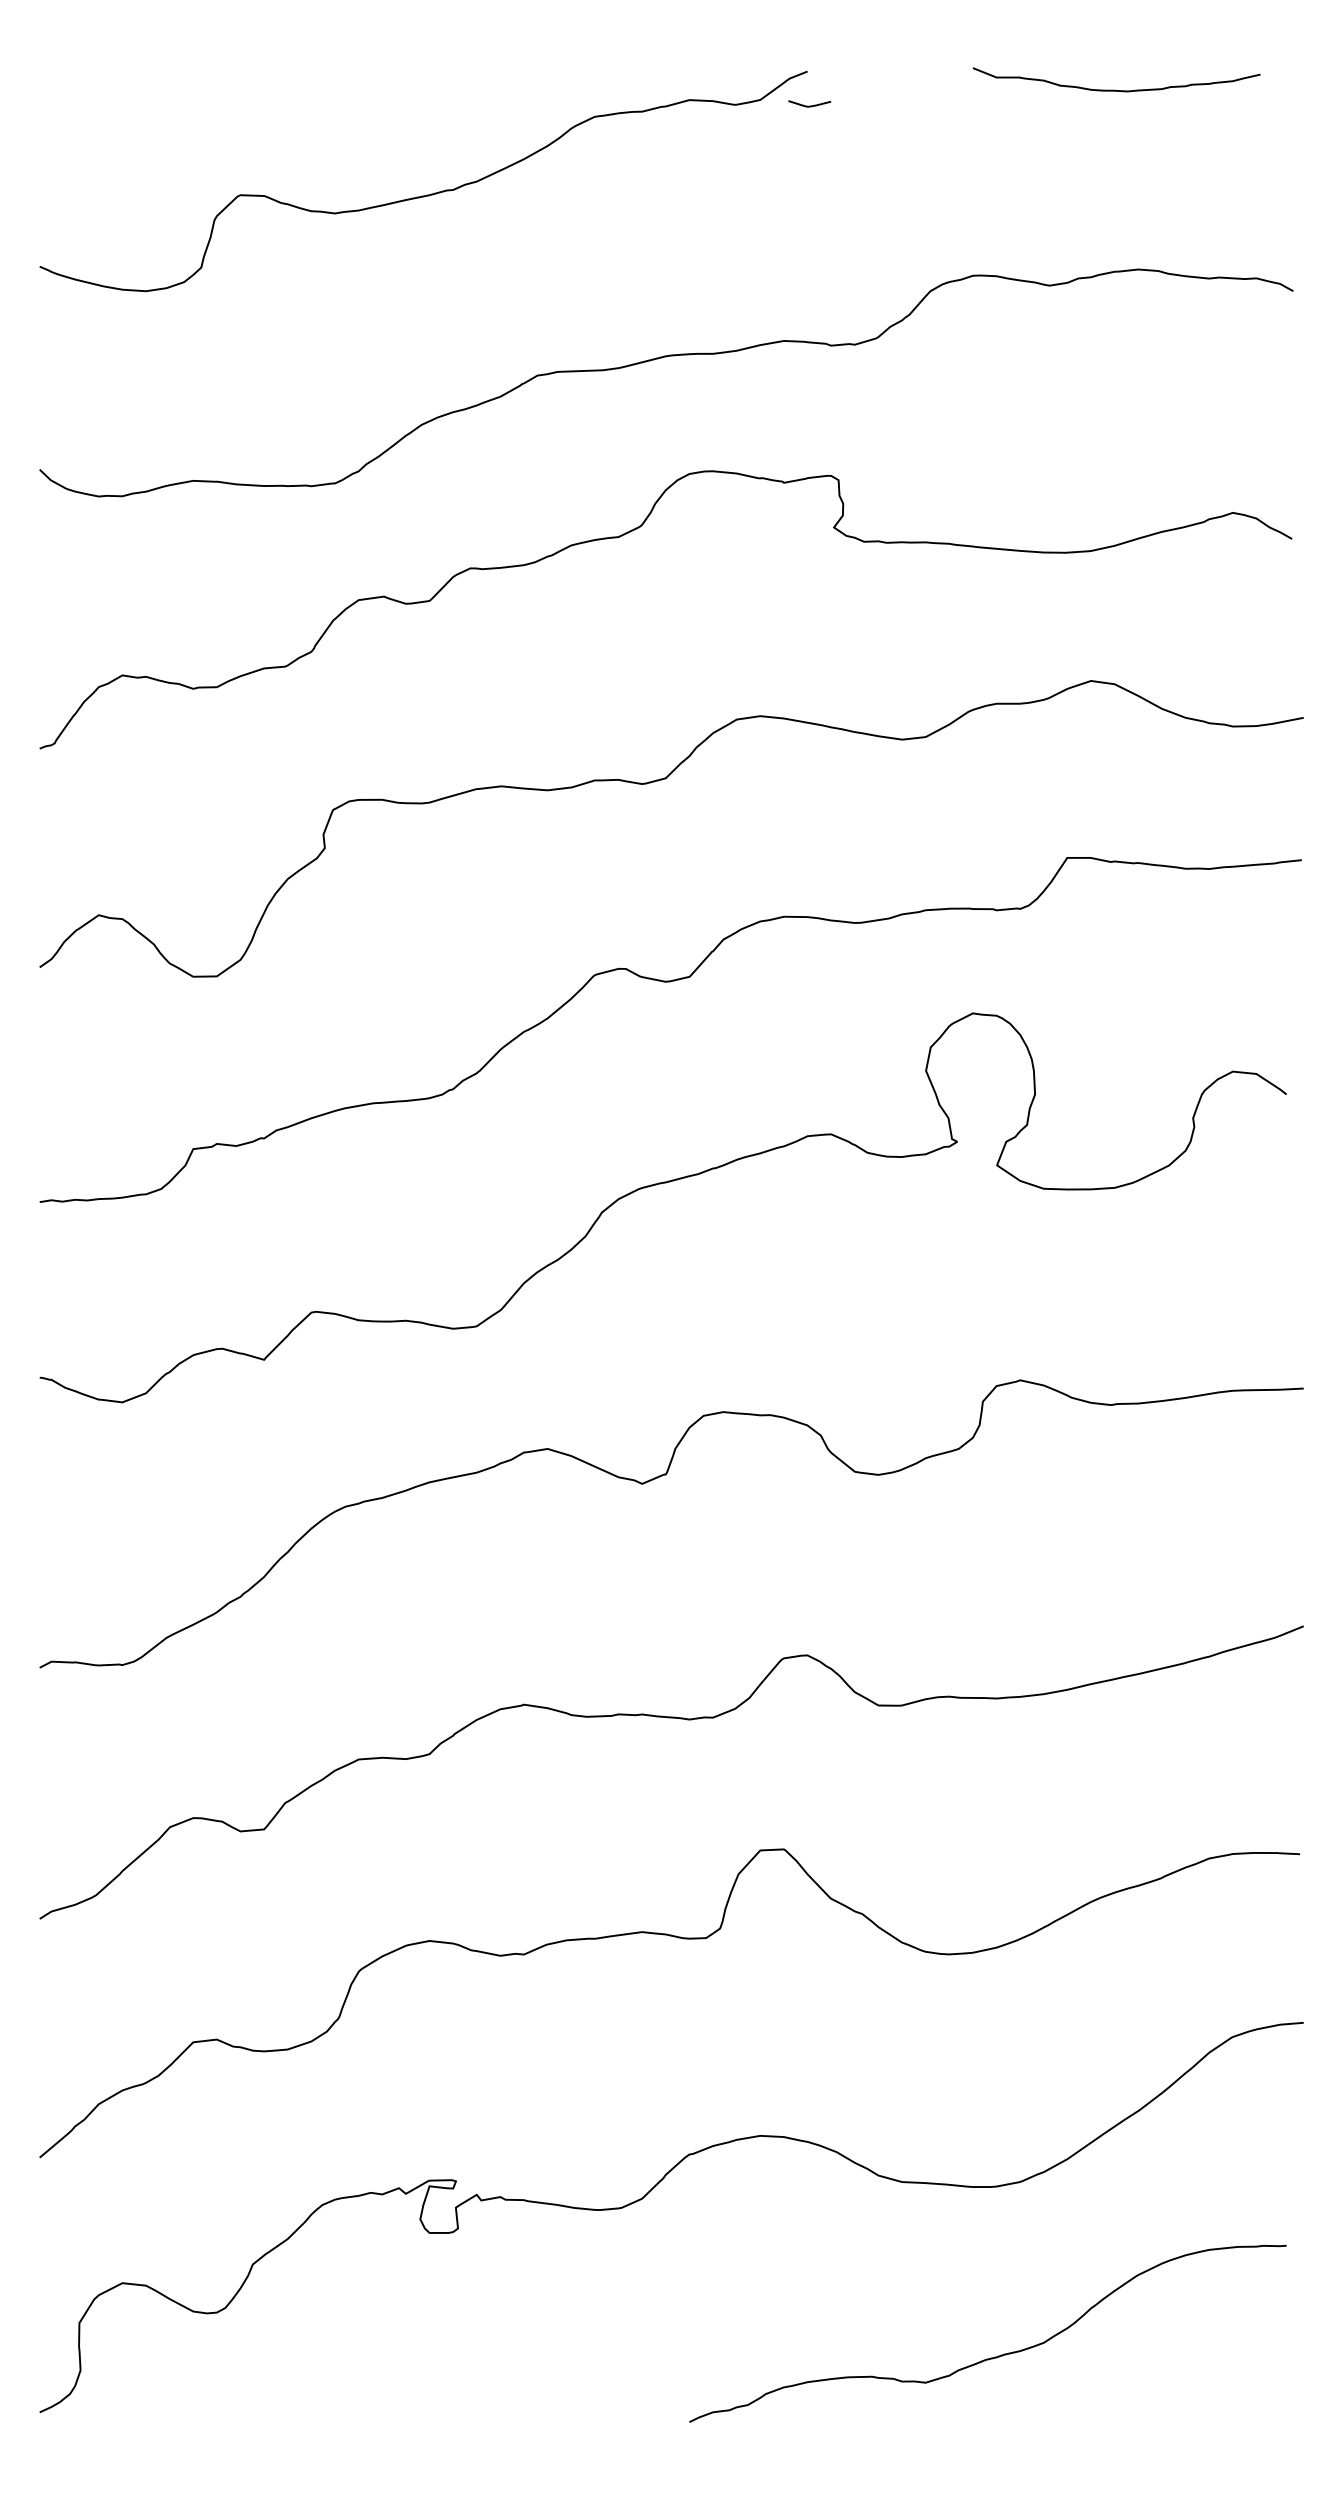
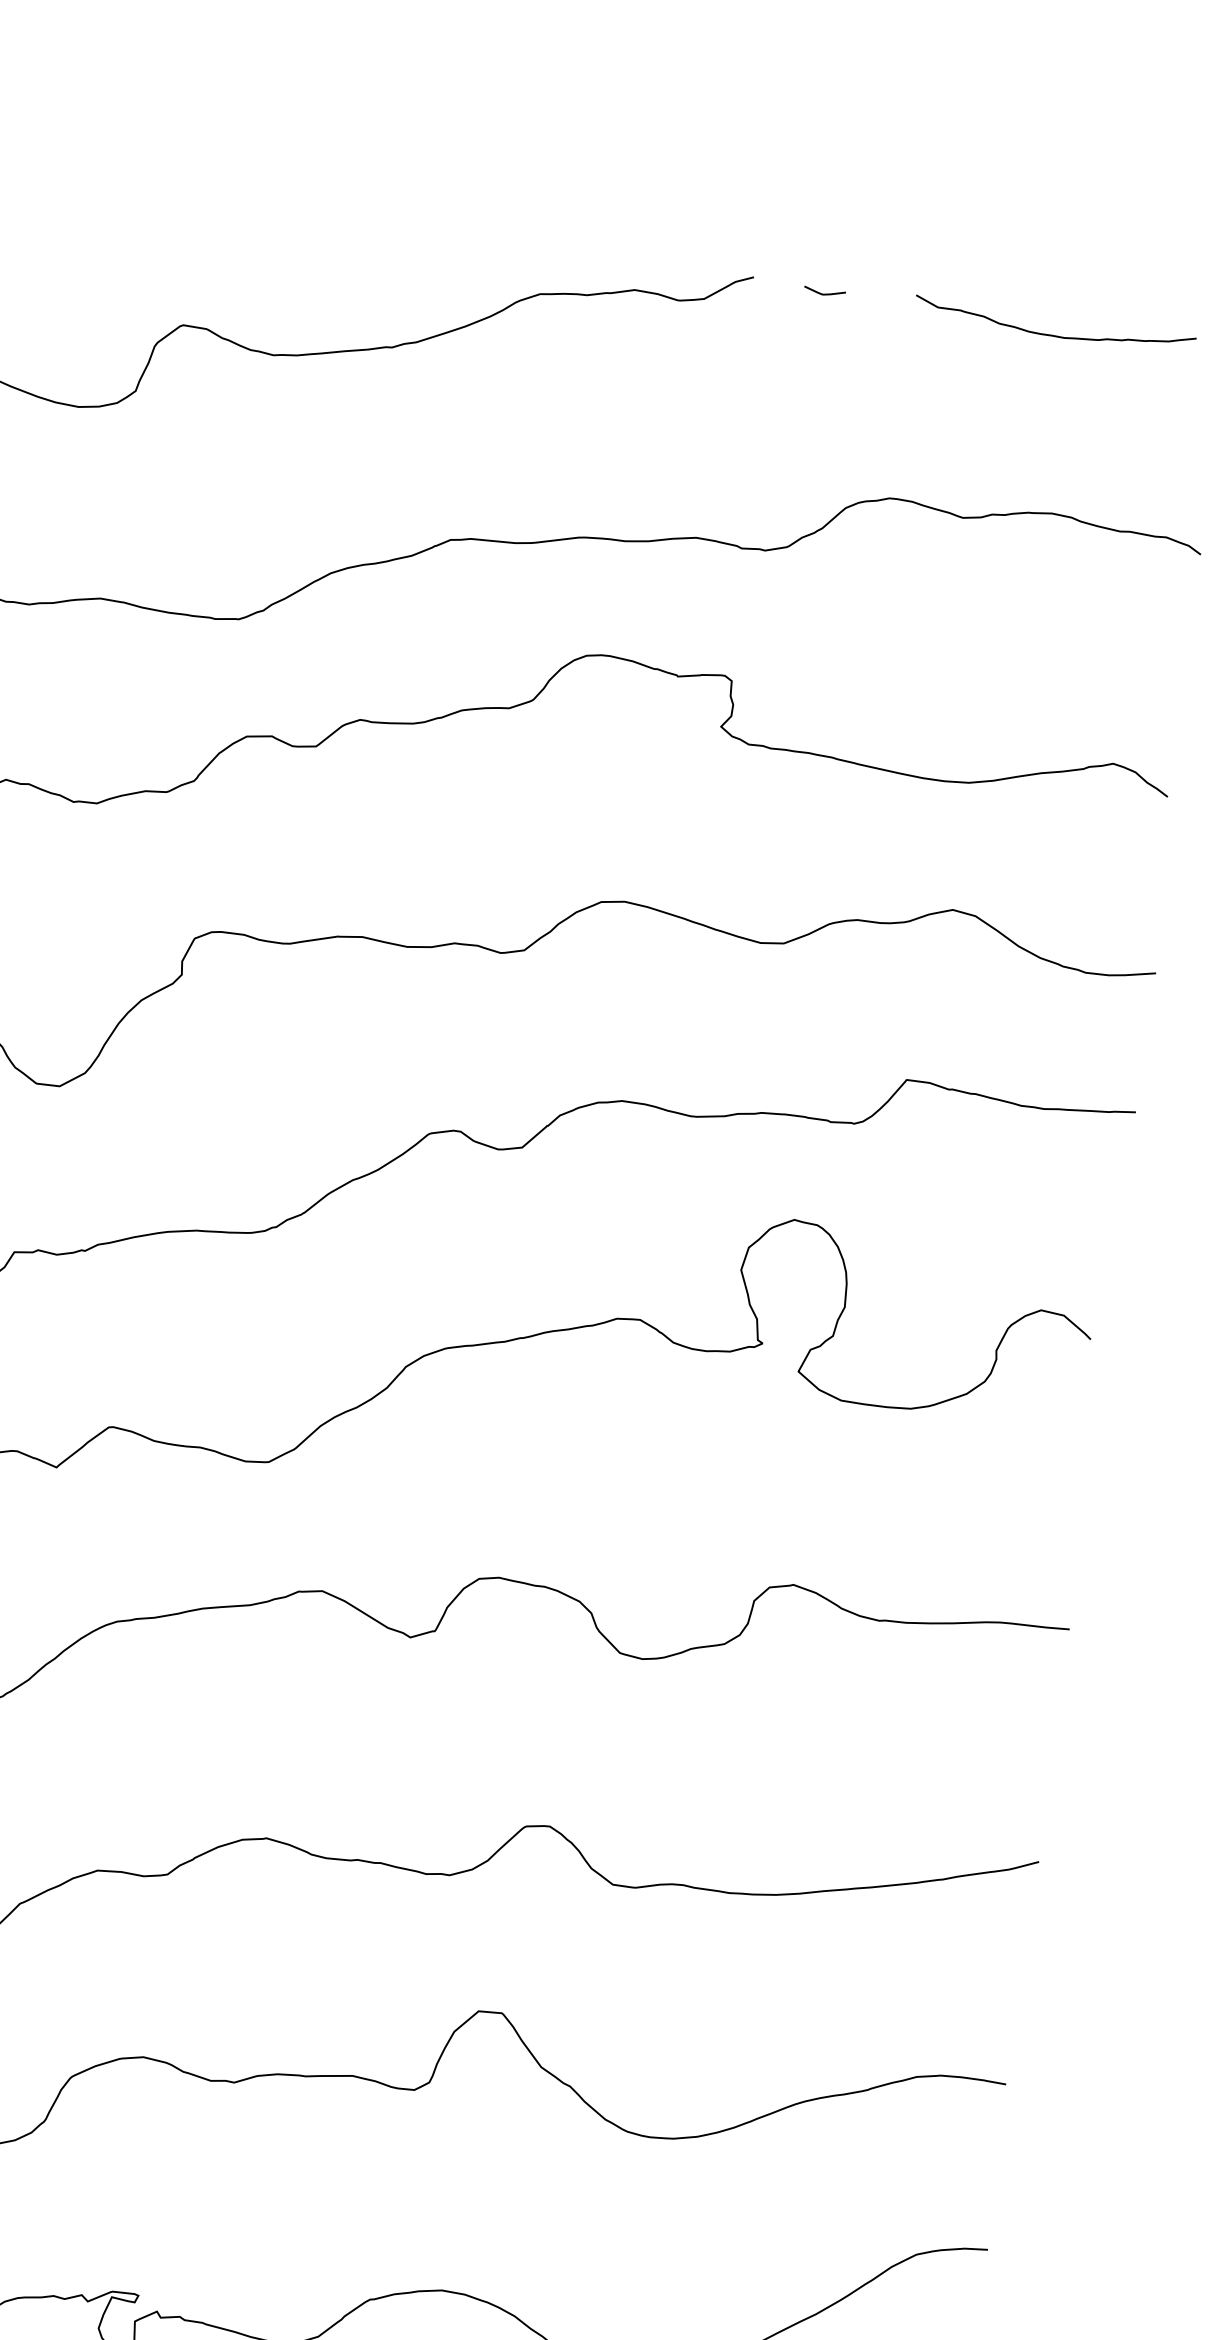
curve: (809, 105) -> (824, 293), moved

